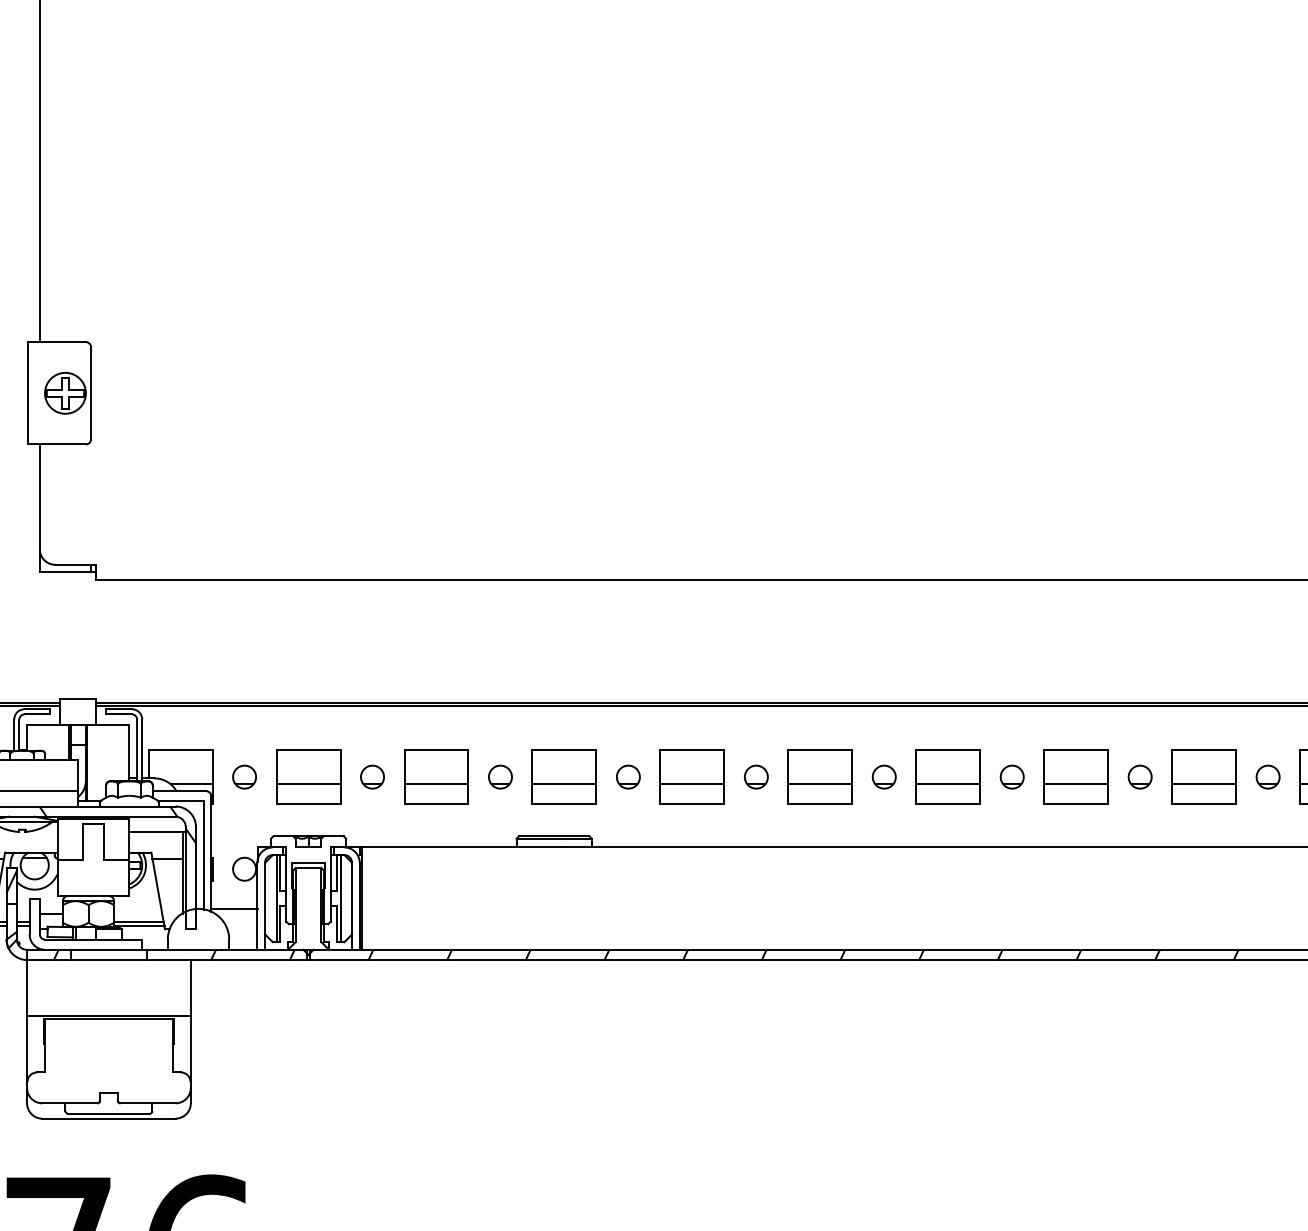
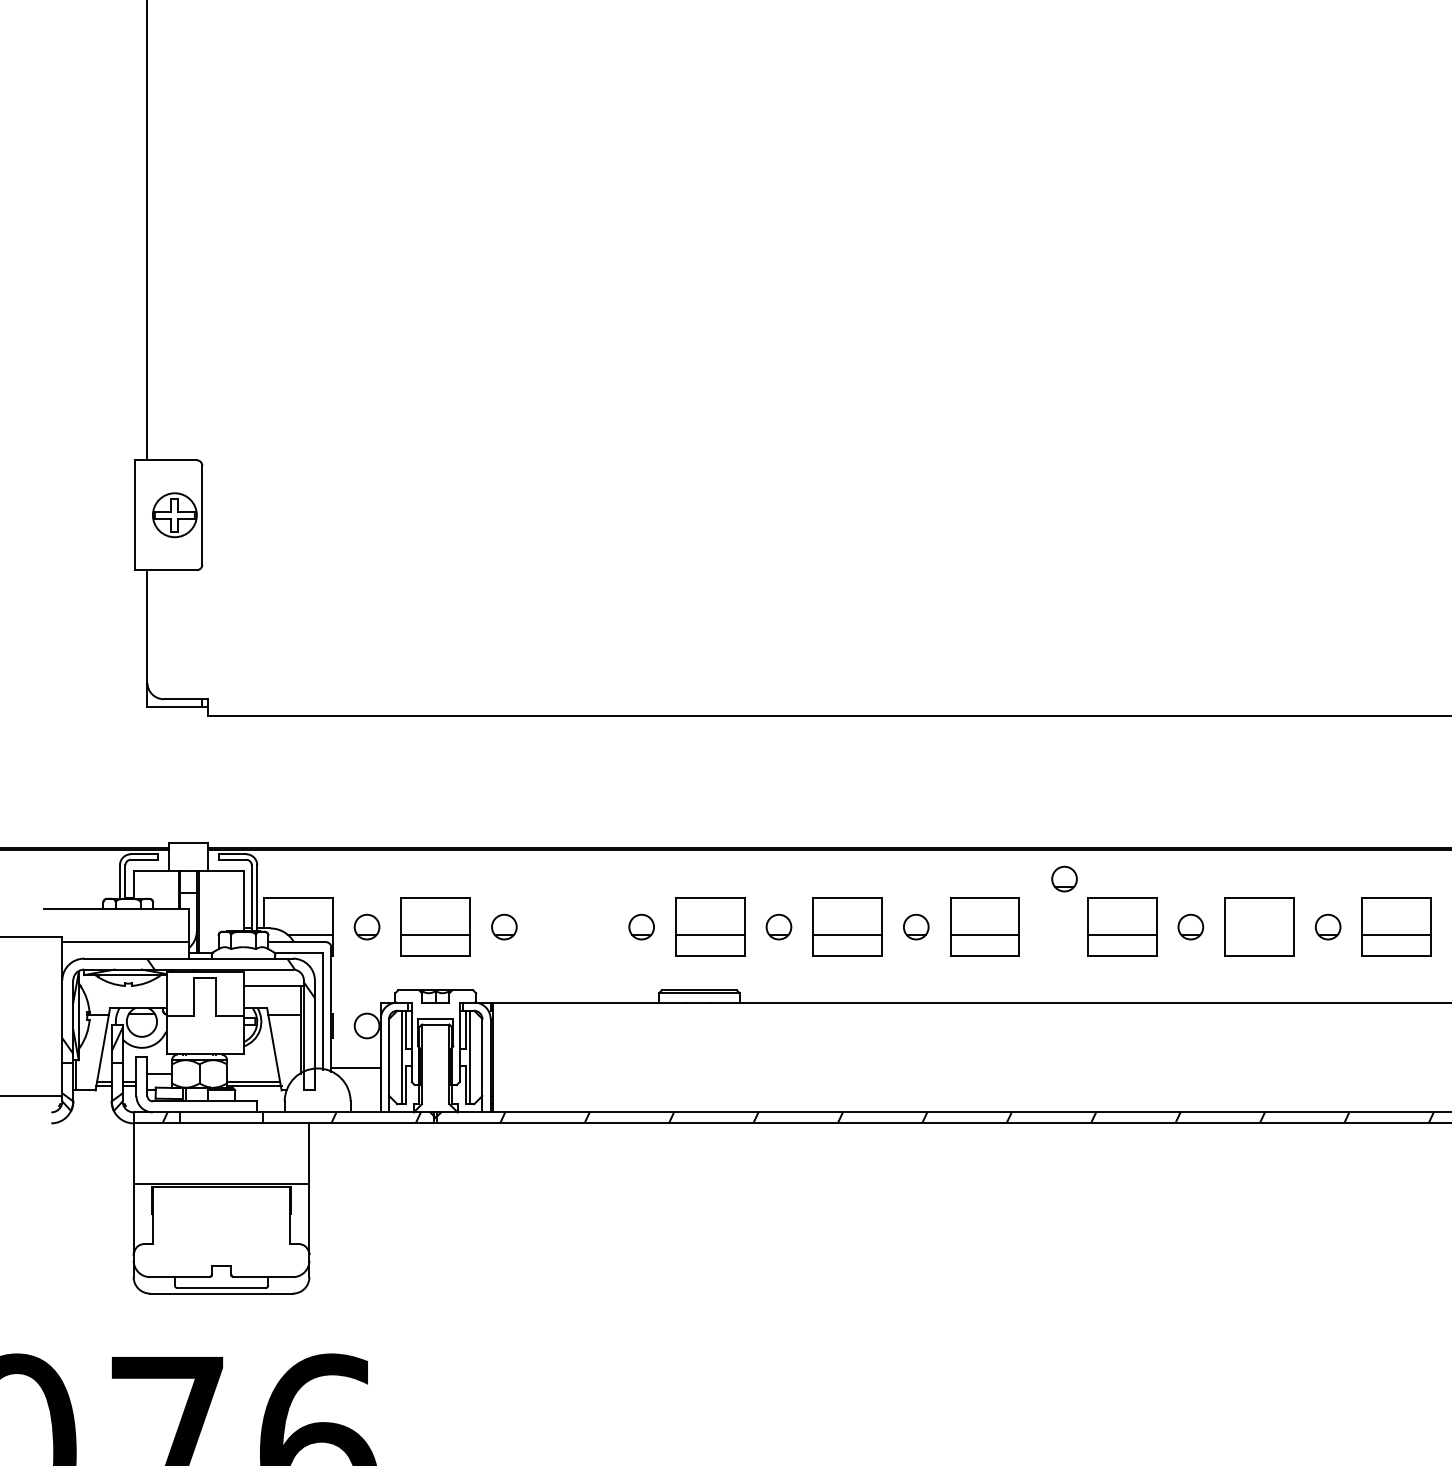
part: (436, 776) -> (572, 926), removed
part: (884, 776) -> (1064, 878), moved
line: (1076, 784) -> (1259, 934), removed

